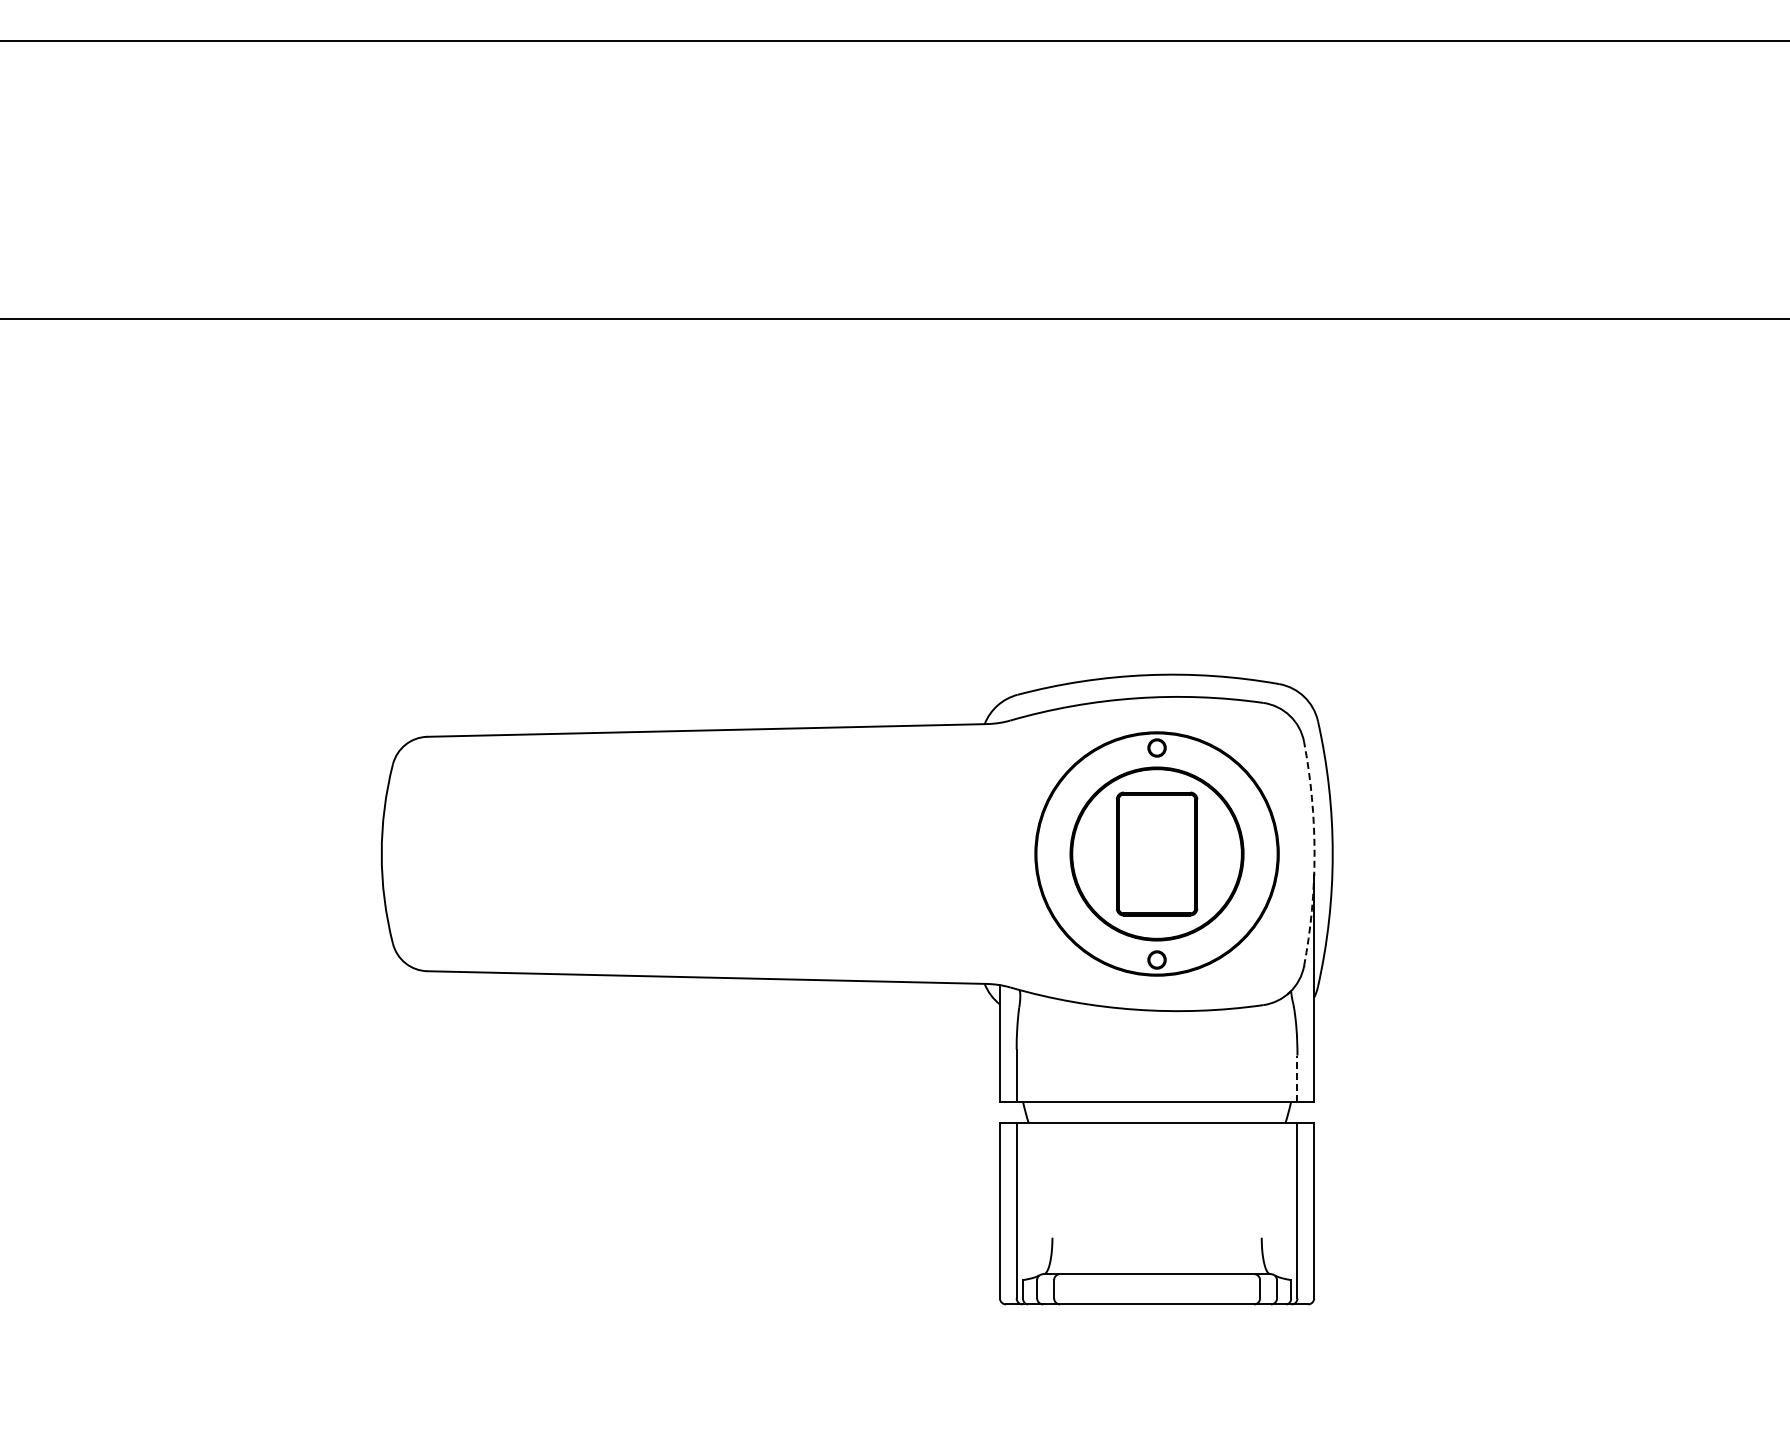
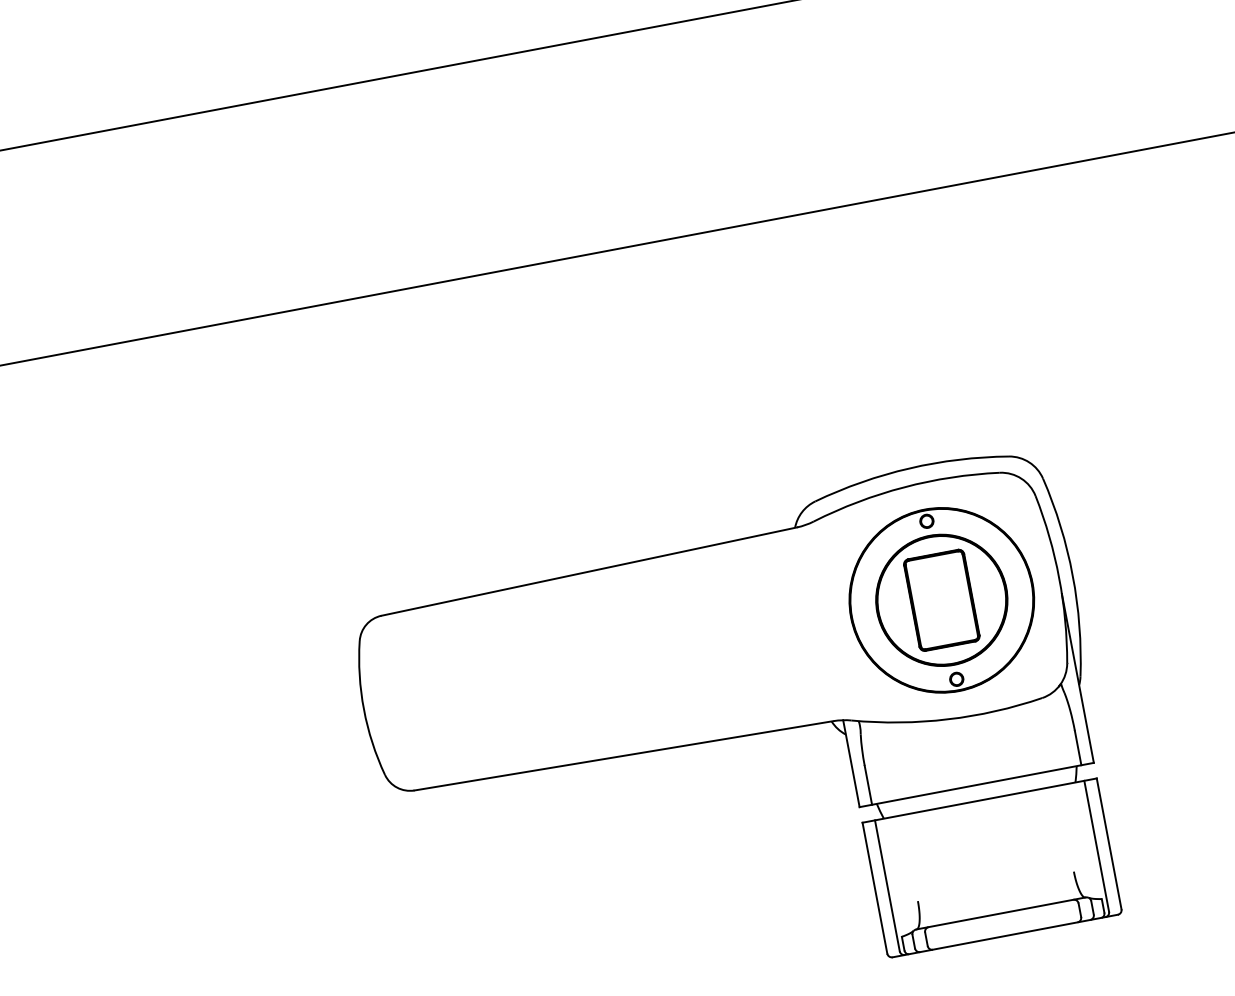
arc: (1314, 854) -> (1059, 578), dashed -> solid
line: (1297, 1078) -> (1078, 747), dashed -> solid

